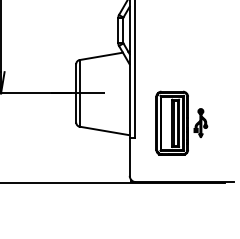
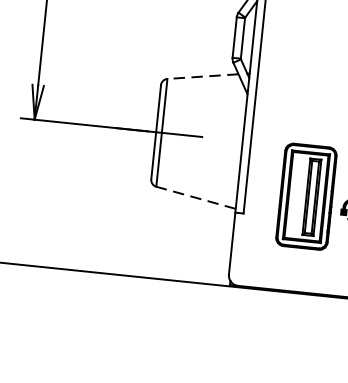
line: (101, 56) -> (203, 76), solid -> dashed
line: (104, 130) -> (195, 196), solid -> dashed

